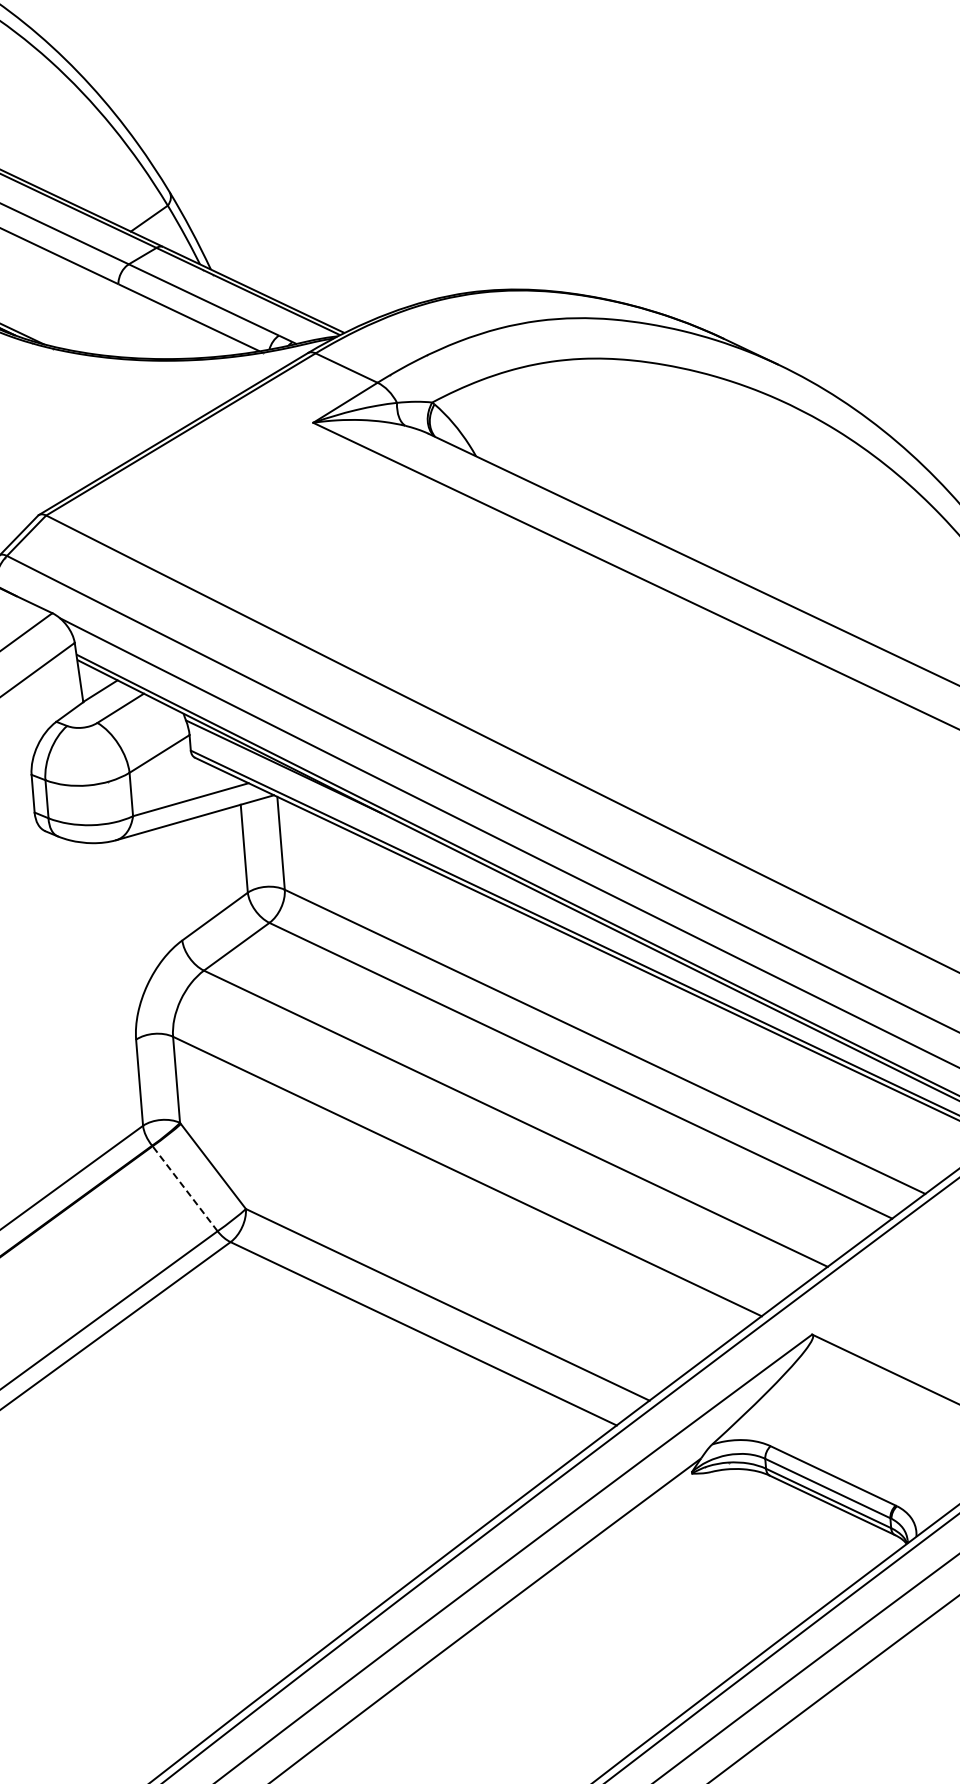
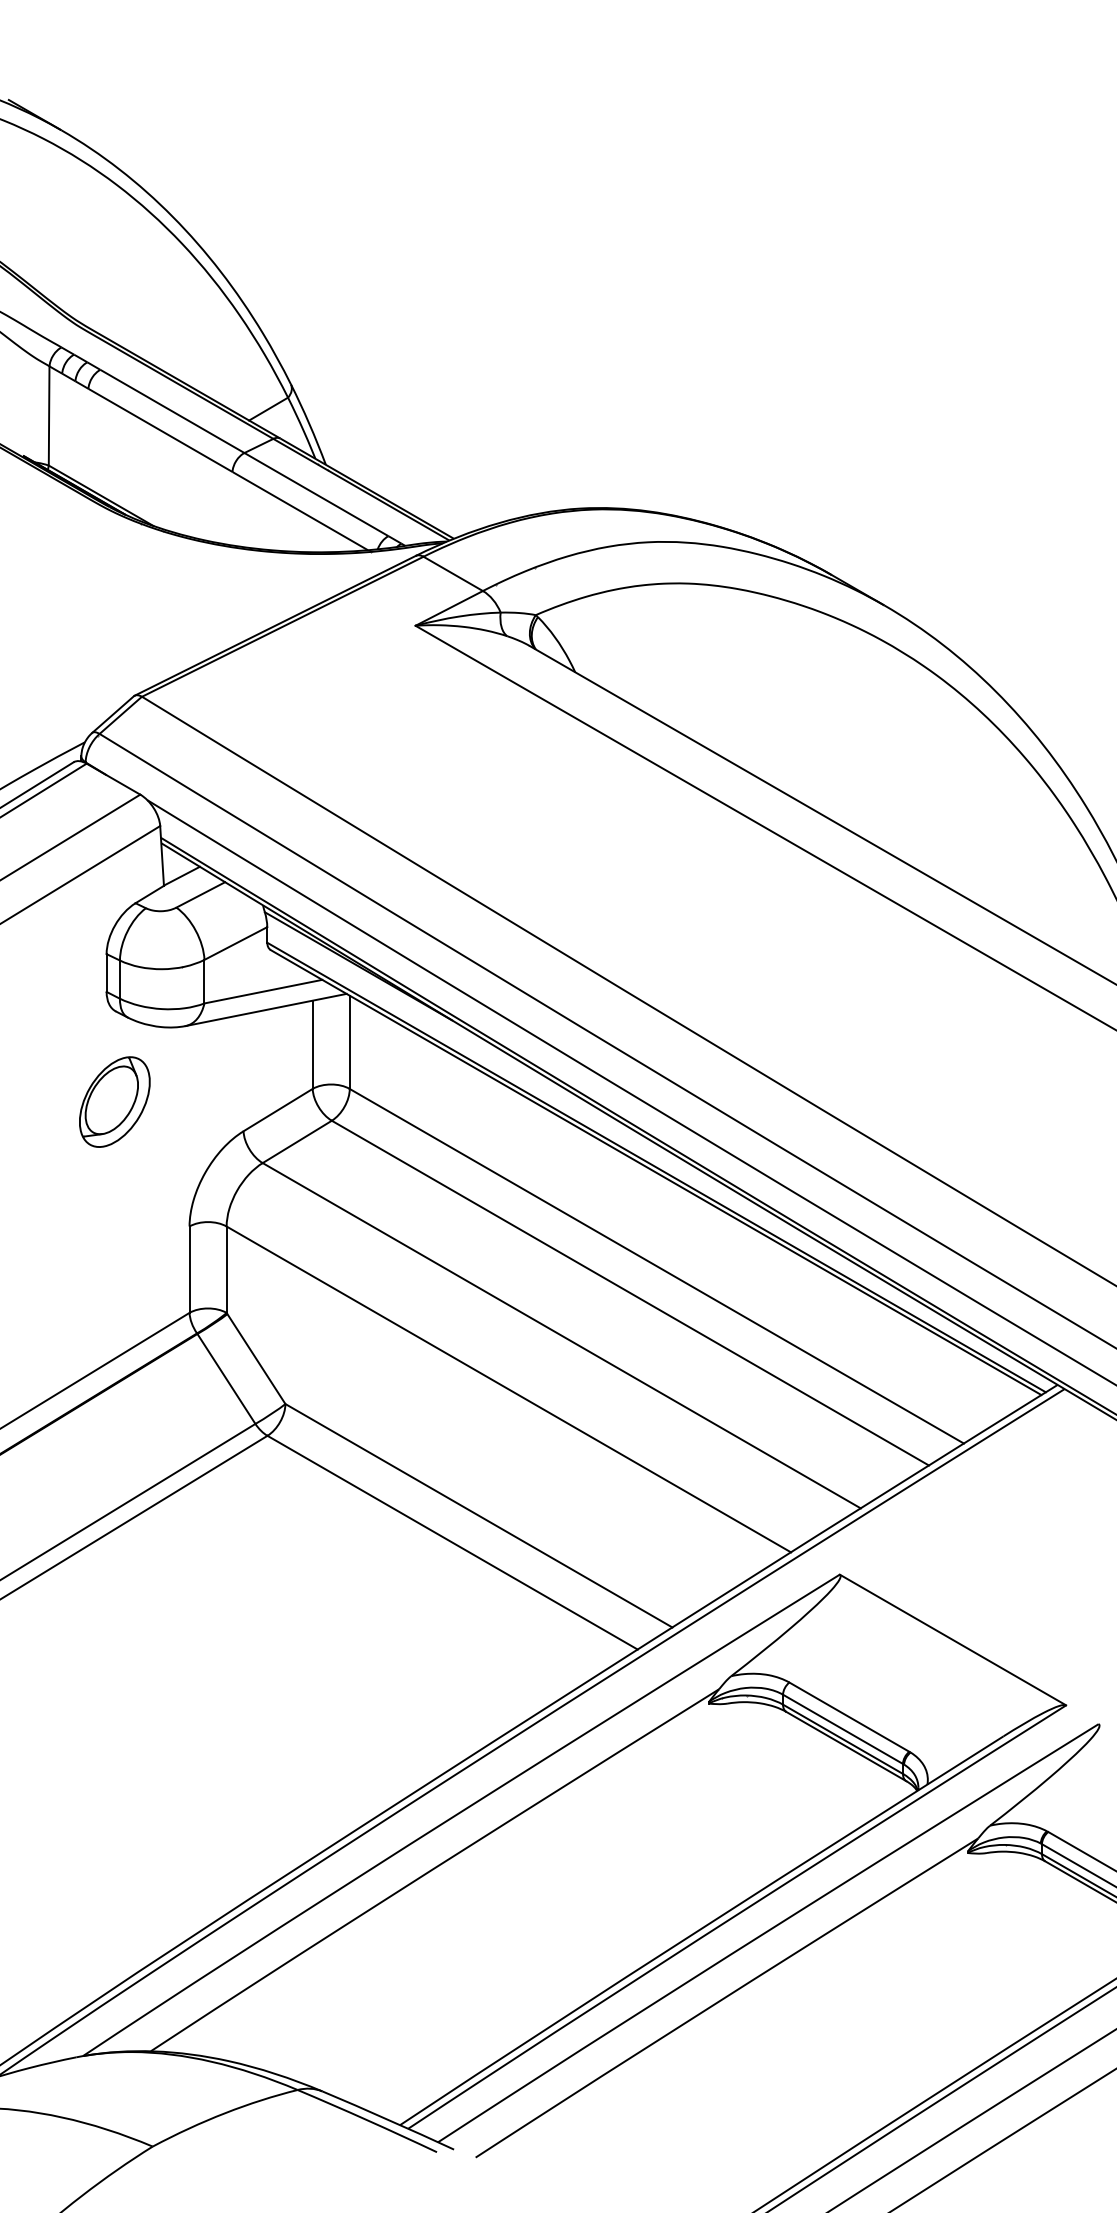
part: (51, 921) -> (114, 1101), added
line: (185, 1188) -> (226, 1378), dashed -> solid

